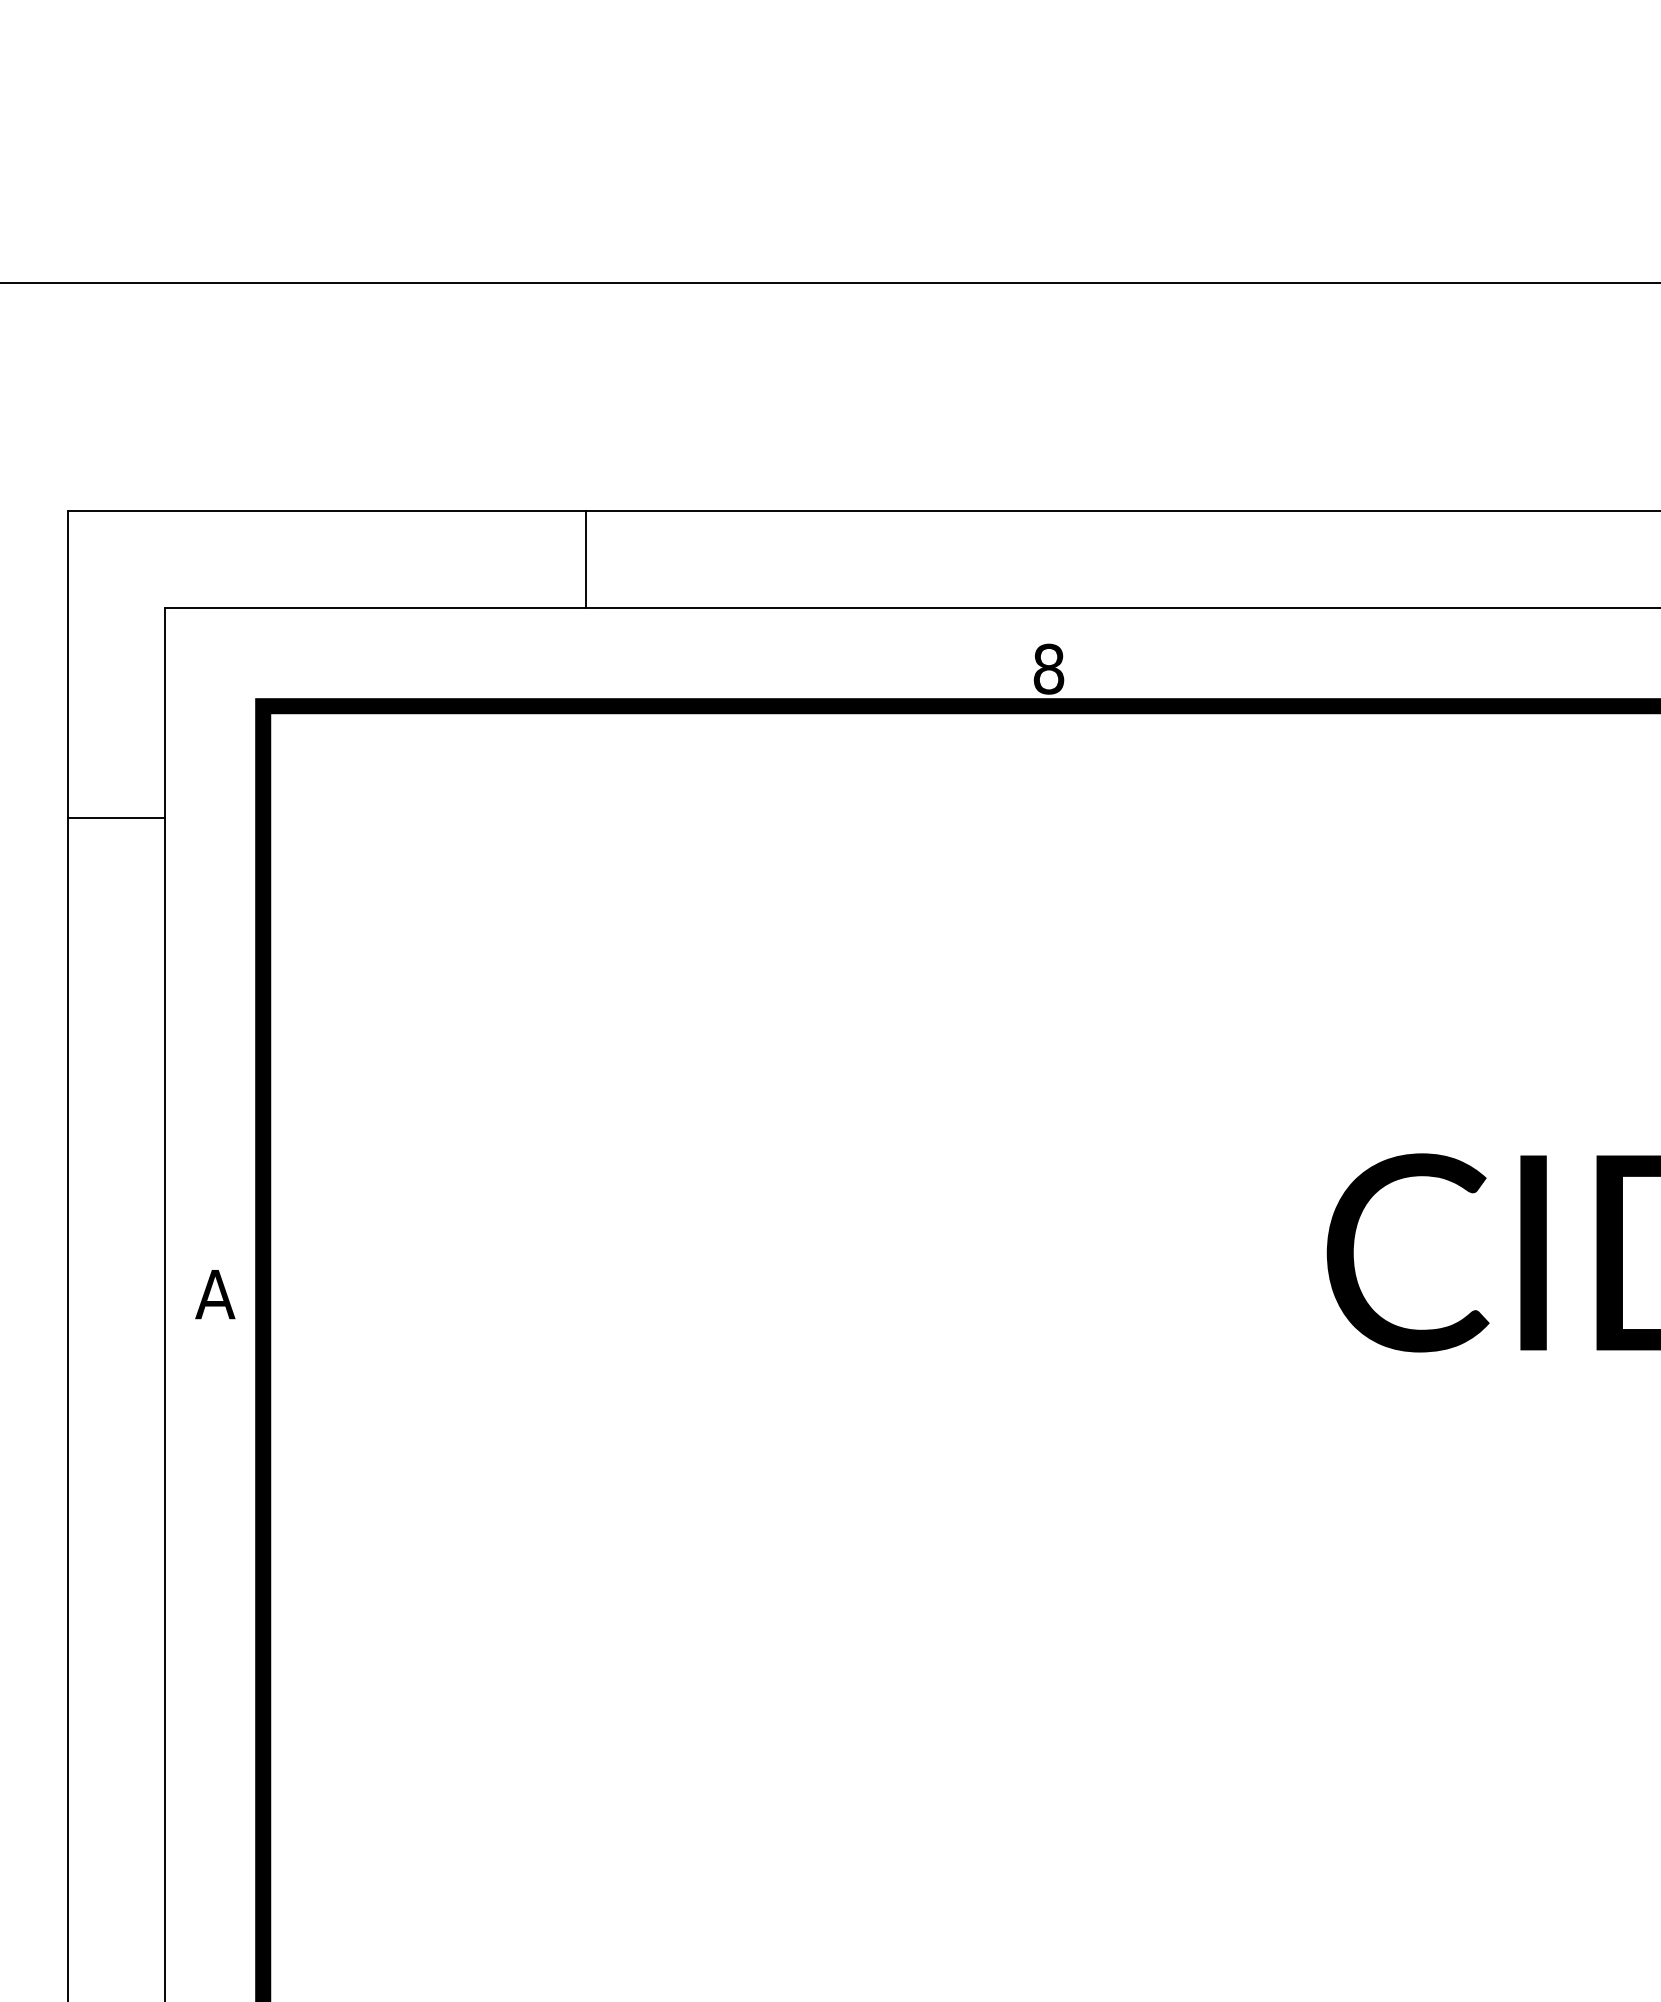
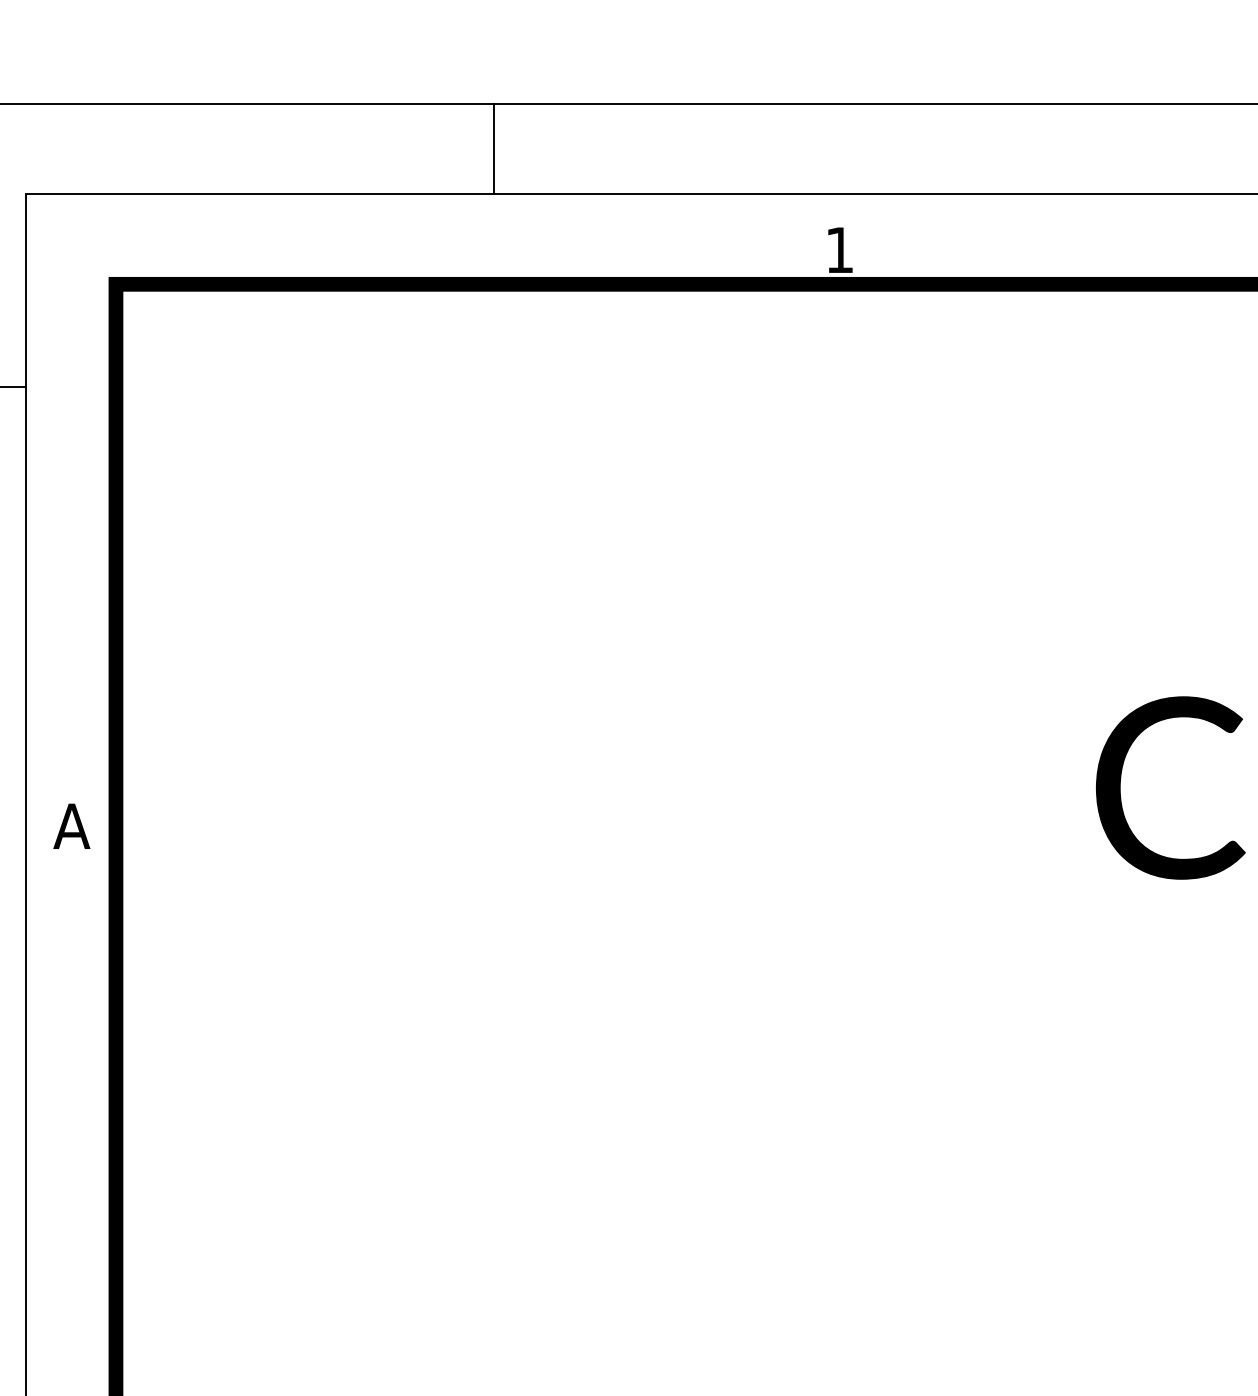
line: (585, 559) -> (493, 149), moved
text: (1048, 668) -> (839, 249), 8 -> 1

